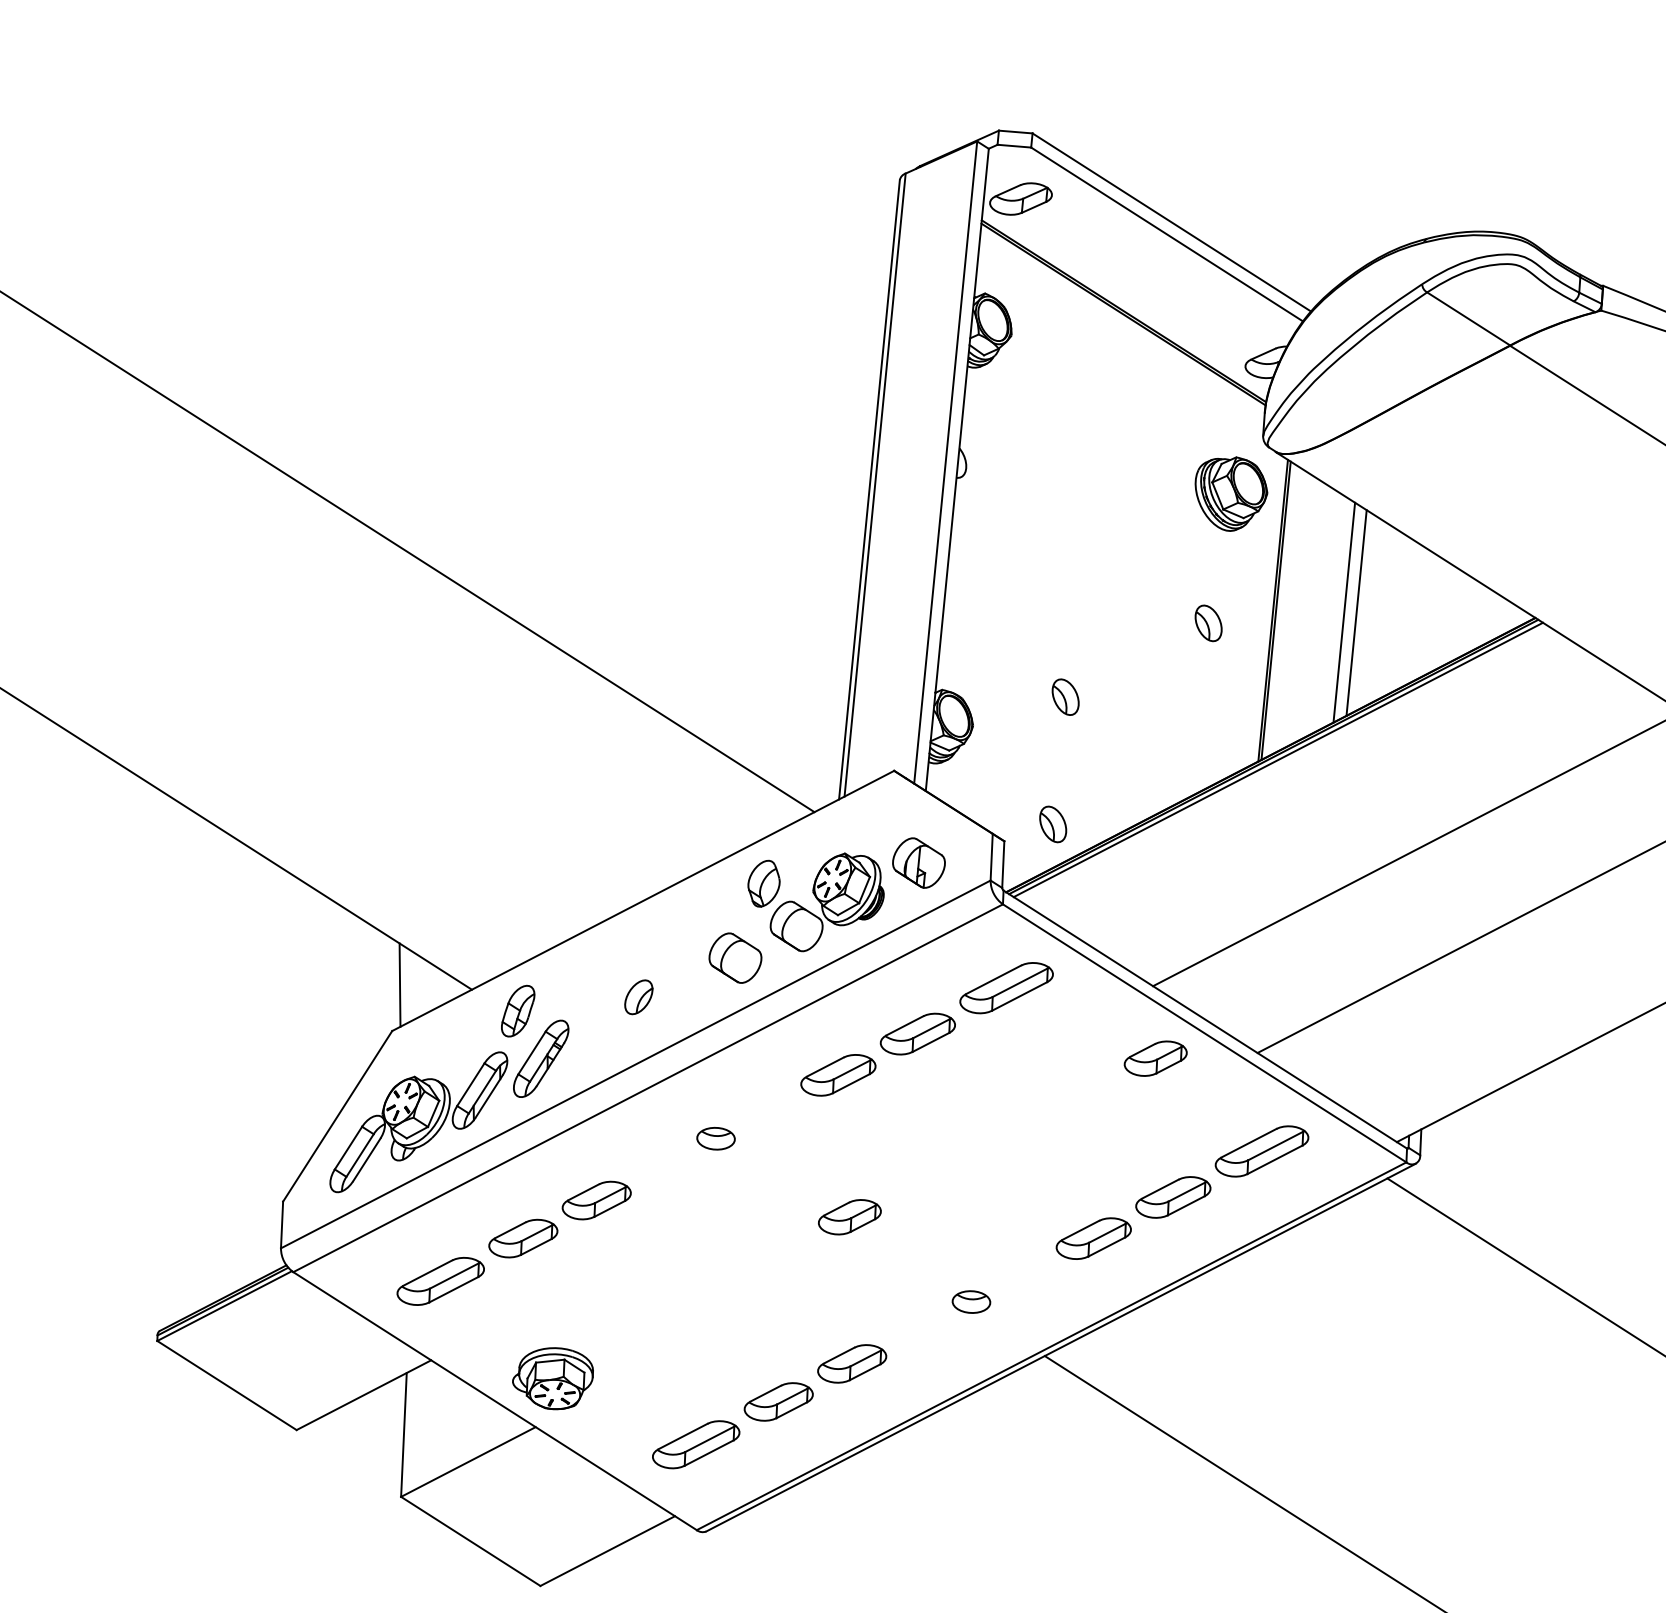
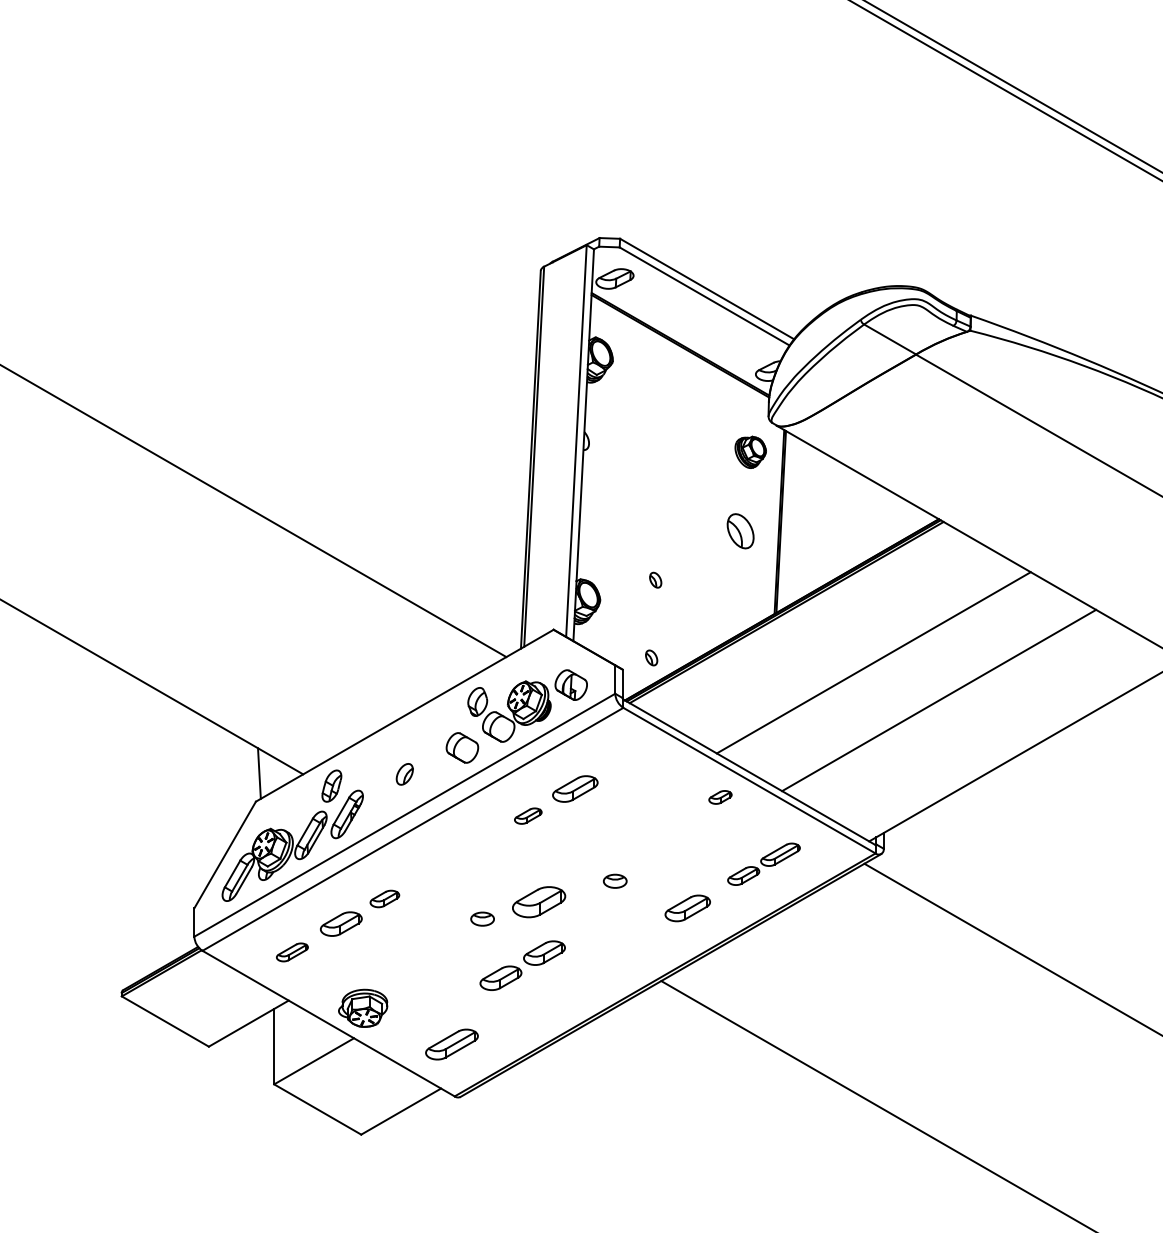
part: (1230, 494) -> (750, 452), size x0.7
line: (1355, 611) -> (829, 520), removed
line: (1343, 612) -> (822, 521), removed
part: (1208, 623) -> (740, 531), size x1.6
part: (1065, 695) -> (655, 579), size x0.7
part: (1052, 823) -> (651, 657), size x0.7
part: (1005, 987) -> (627, 758), removed
part: (1155, 1058) -> (720, 797), size x0.6
part: (838, 1074) -> (528, 815), size x0.6
part: (715, 1137) -> (482, 918), moved
part: (1221, 1170) -> (763, 863), size x0.7
part: (596, 1199) -> (384, 898), size x0.7
part: (849, 1216) -> (538, 901), size x1.4
part: (441, 1281) -> (292, 952), size x0.6
part: (971, 1300) -> (615, 880), moved
part: (815, 1382) -> (522, 965), moved

